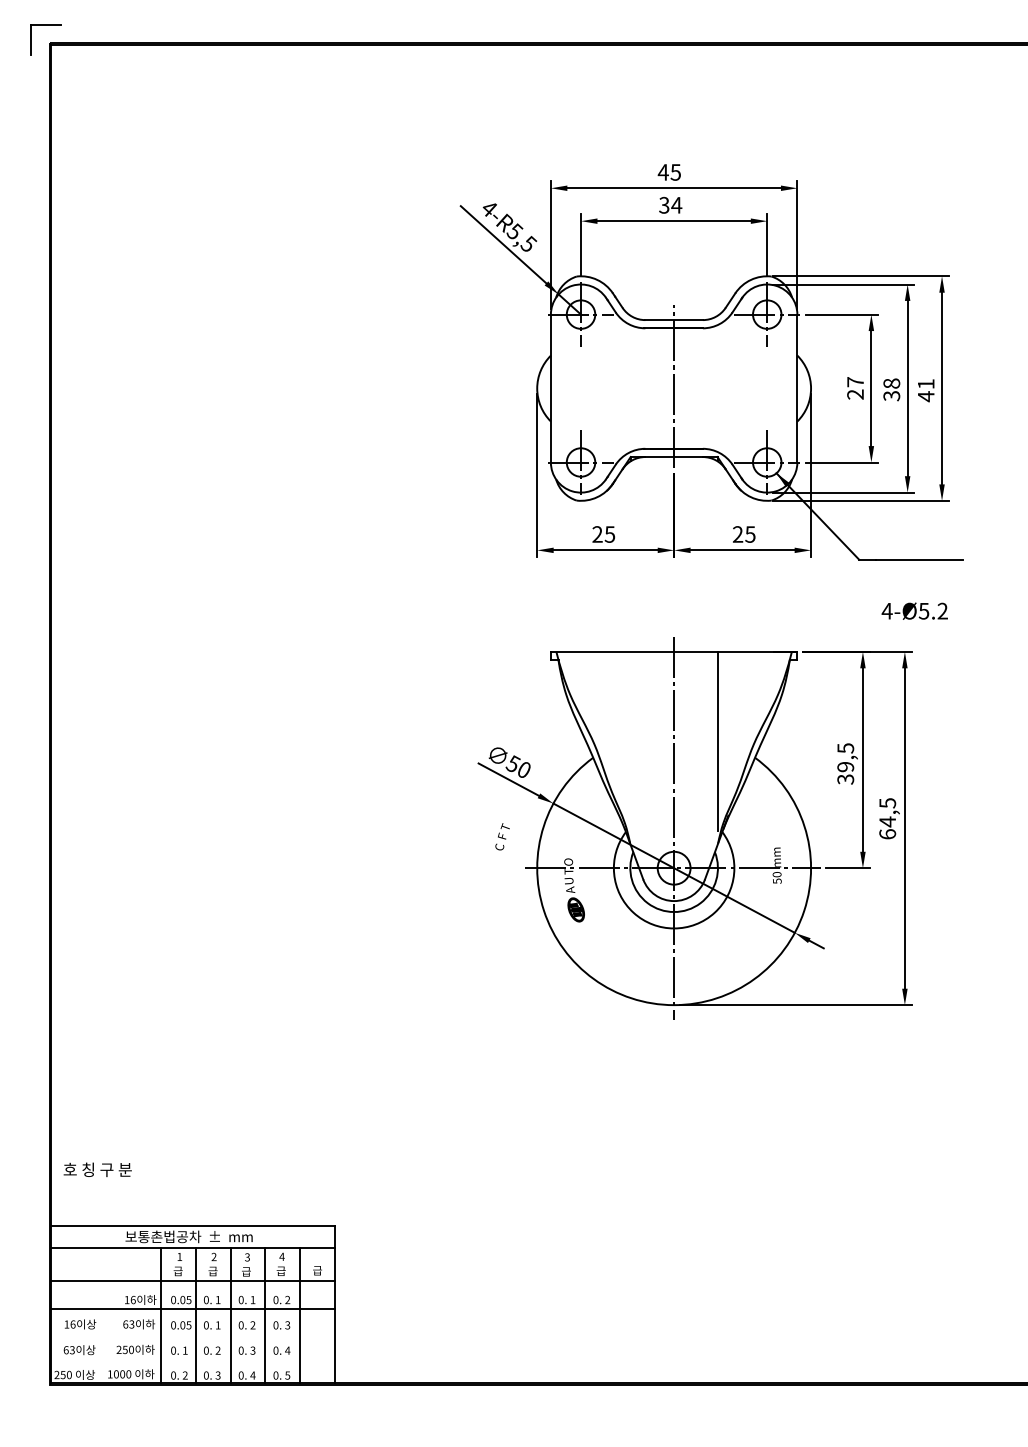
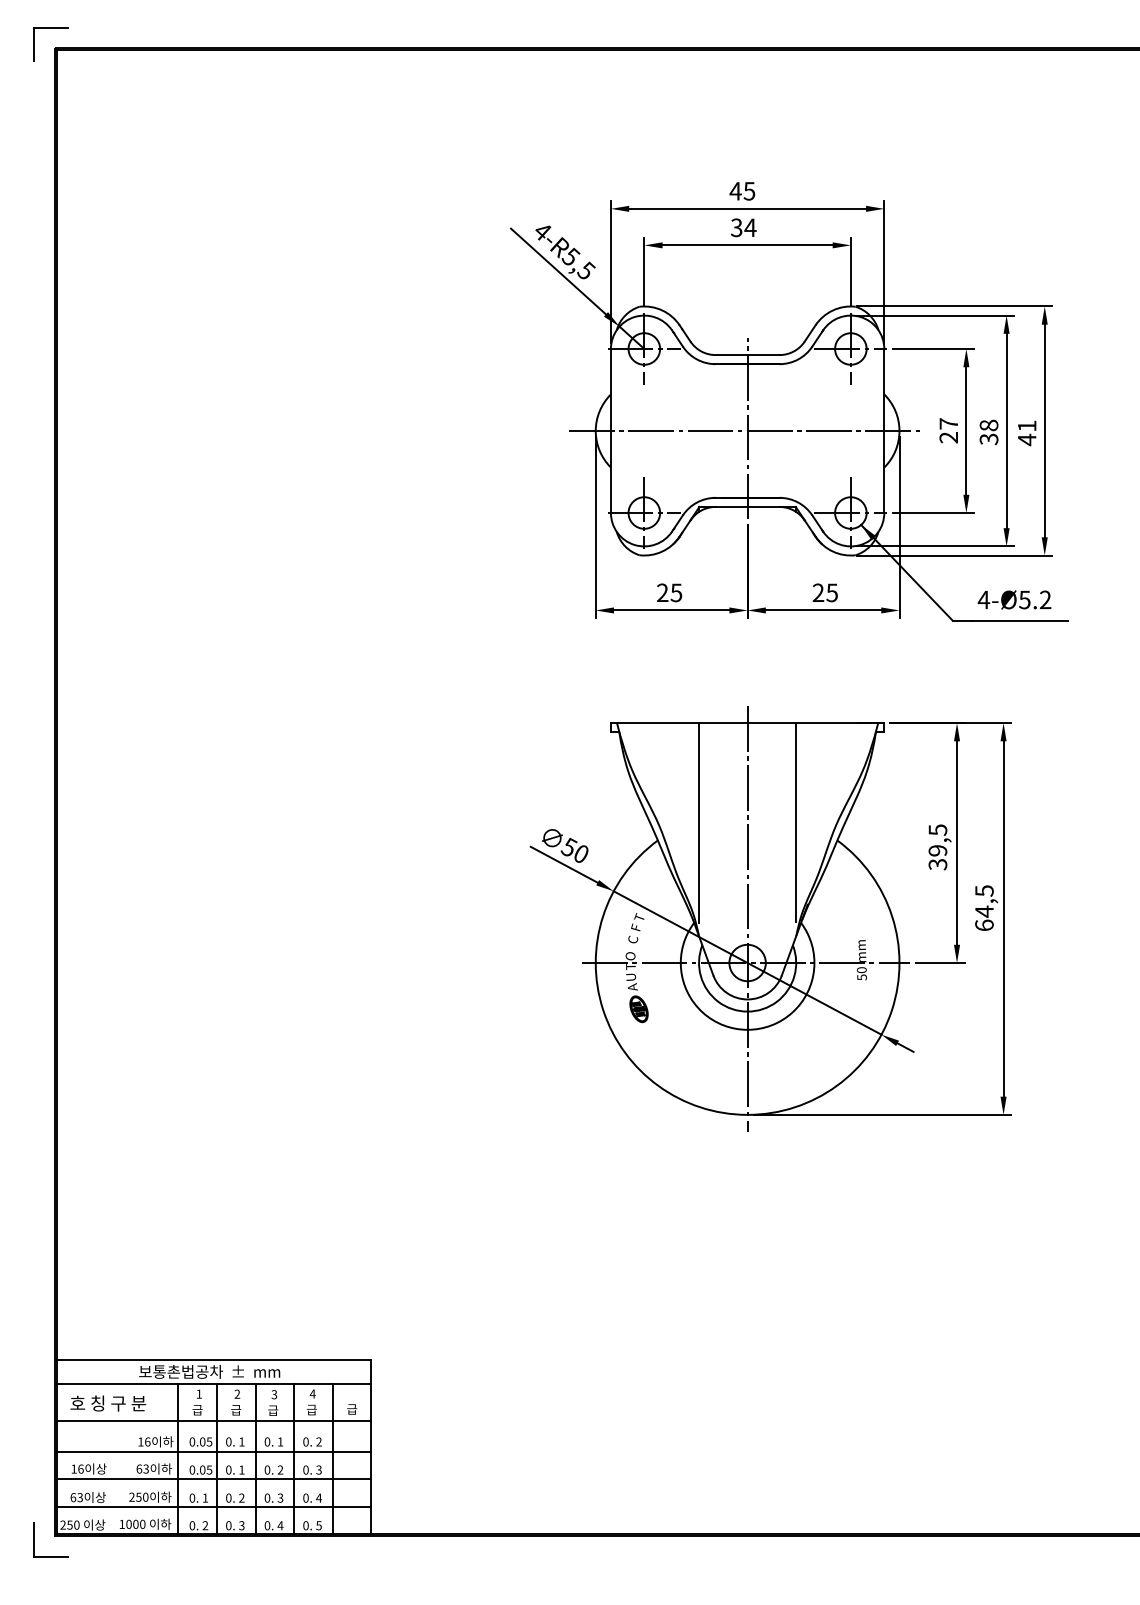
line: (673, 389) -> (746, 431), added
text: (914, 610) -> (1014, 599), moved
line: (630, 741) -> (699, 822), added
text: (502, 837) -> (636, 928), moved
text: (97, 1169) -> (108, 1403), moved
line: (192, 1333) -> (213, 1479), added
line: (192, 1358) -> (213, 1506), added
part: (31, 1387) -> (34, 1539), added

